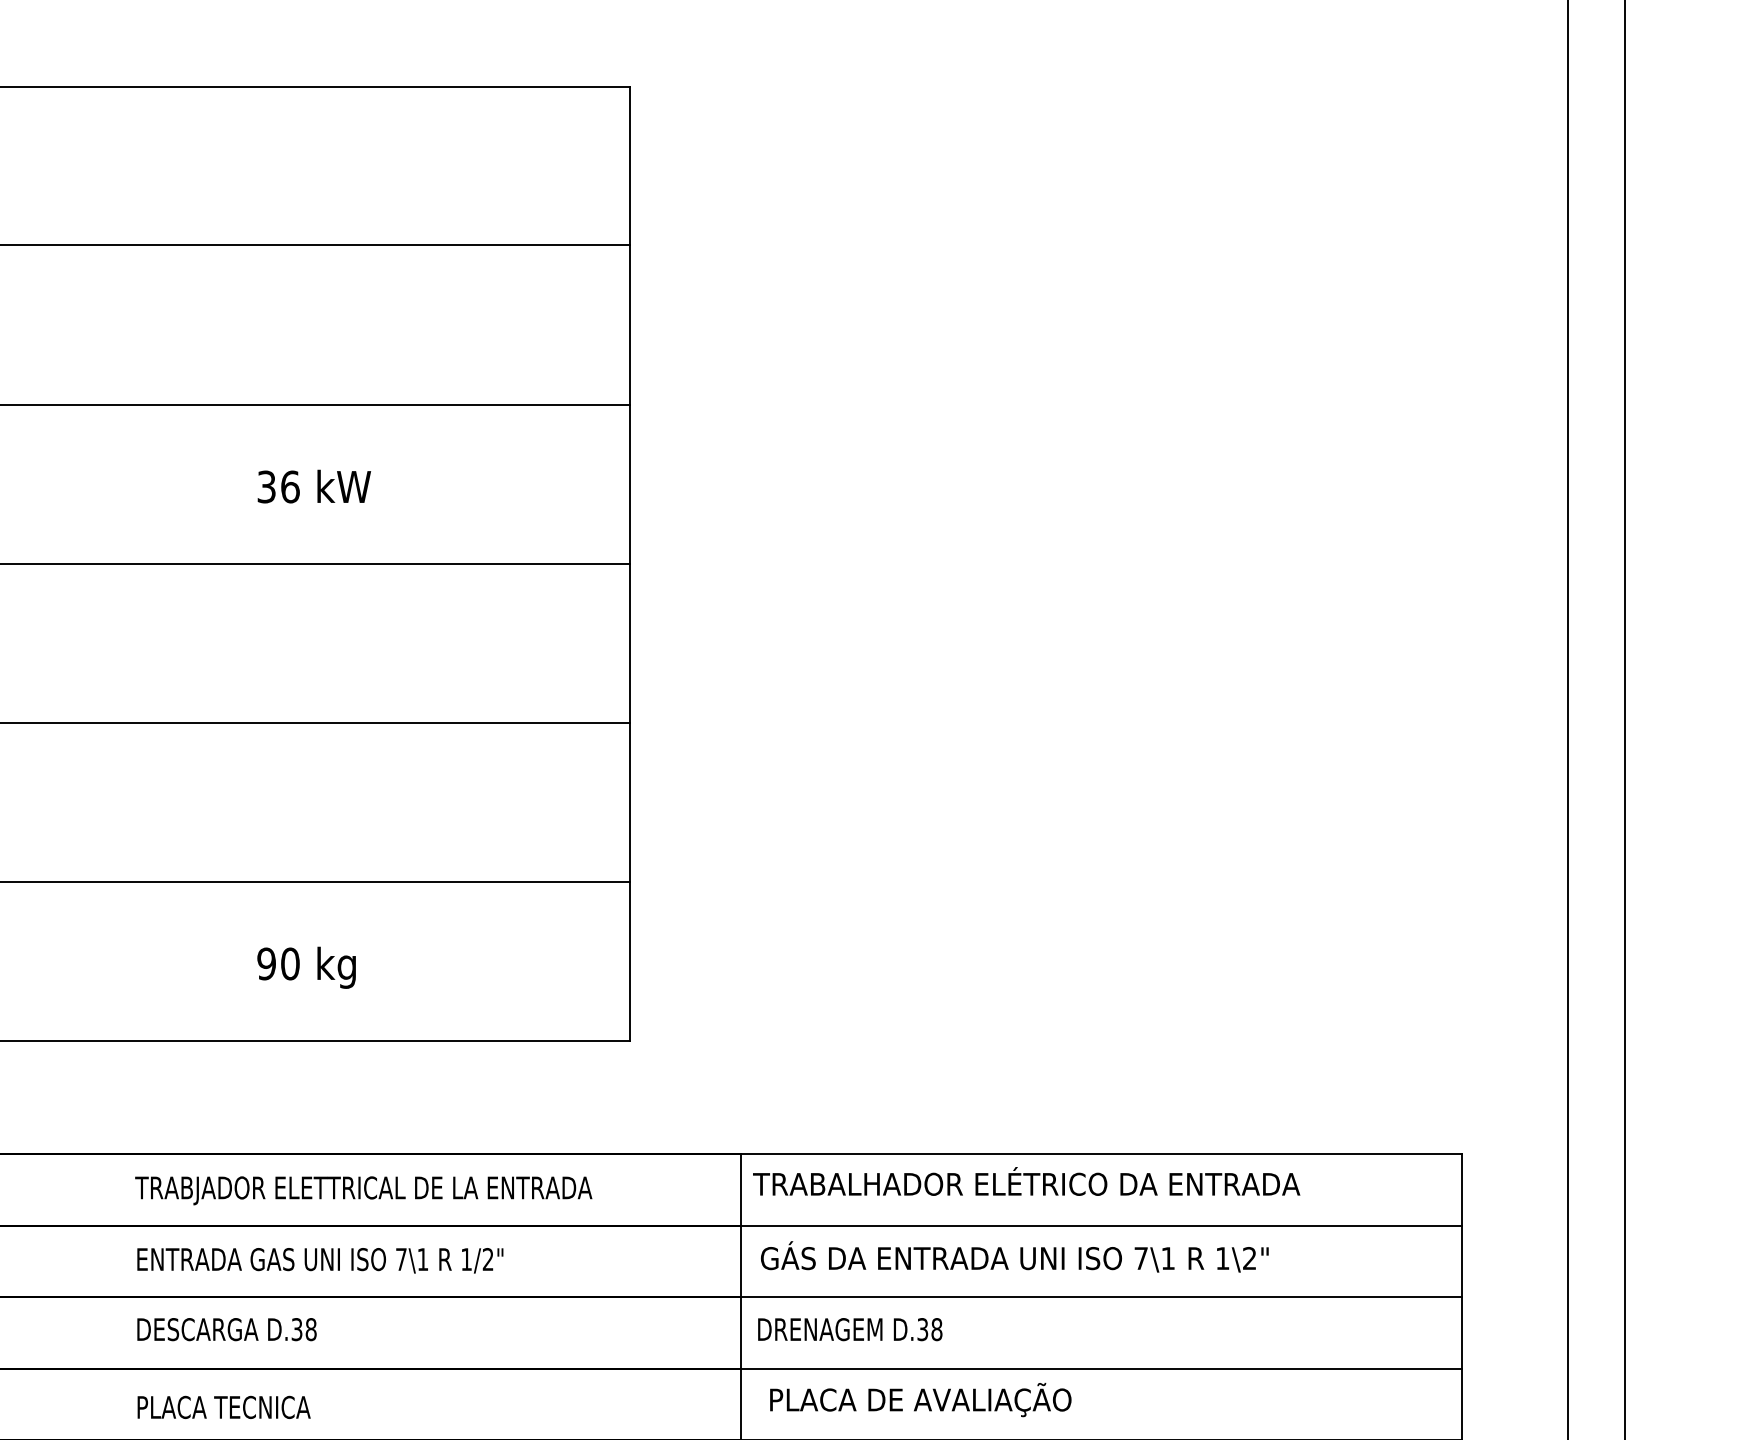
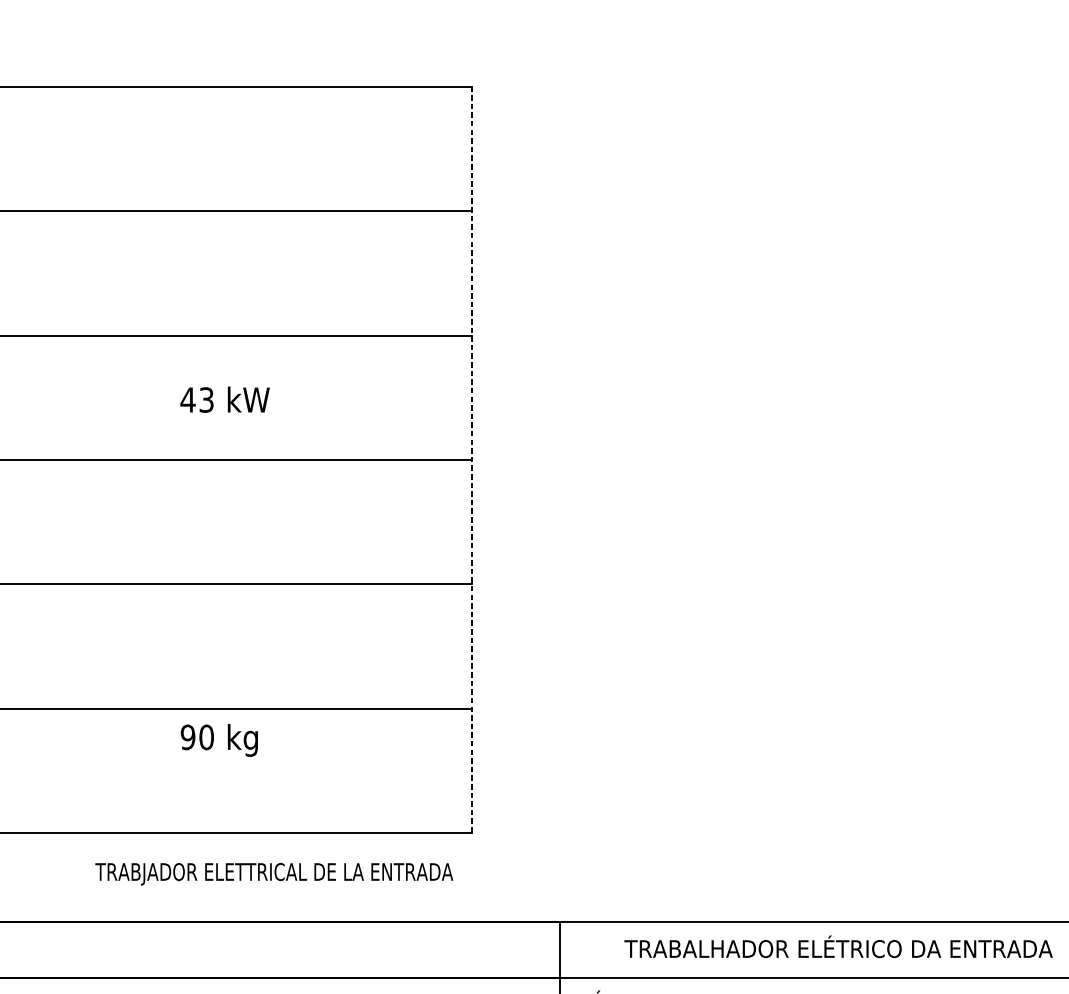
text: (277, 486) -> (196, 399), 36 -> 43
line: (629, 564) -> (472, 460), solid -> dashed
text: (306, 967) -> (219, 740), moved
text: (1026, 1181) -> (838, 946), moved
text: (363, 1190) -> (274, 874), moved

